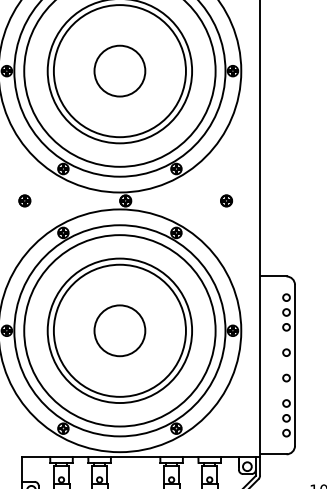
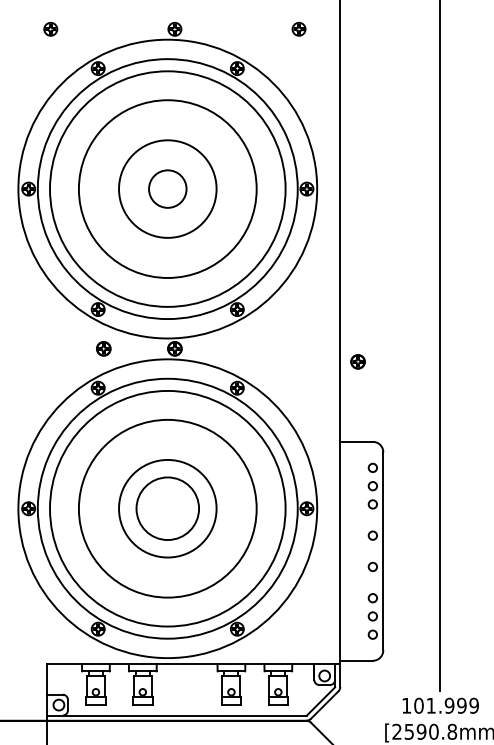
circle: (119, 70) -> (167, 188), size x0.6
circle: (119, 70) -> (167, 188), size x0.6
part: (24, 200) -> (103, 348), moved
part: (226, 200) -> (357, 361), moved
circle: (119, 330) -> (167, 508), size x0.6

